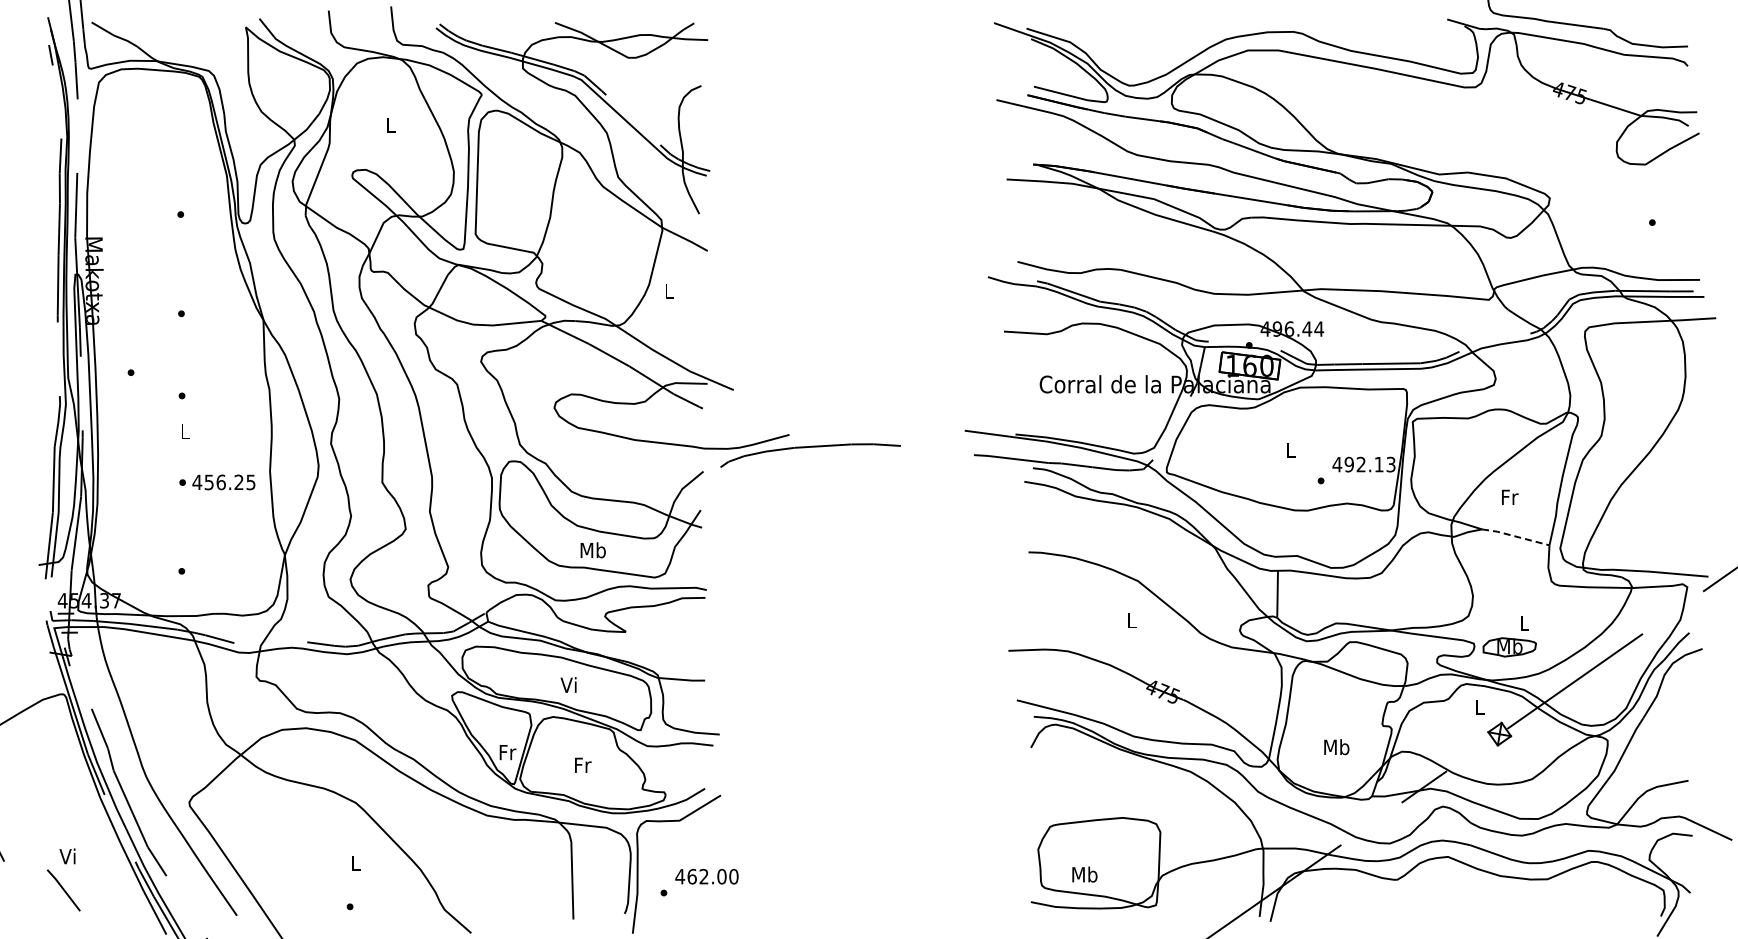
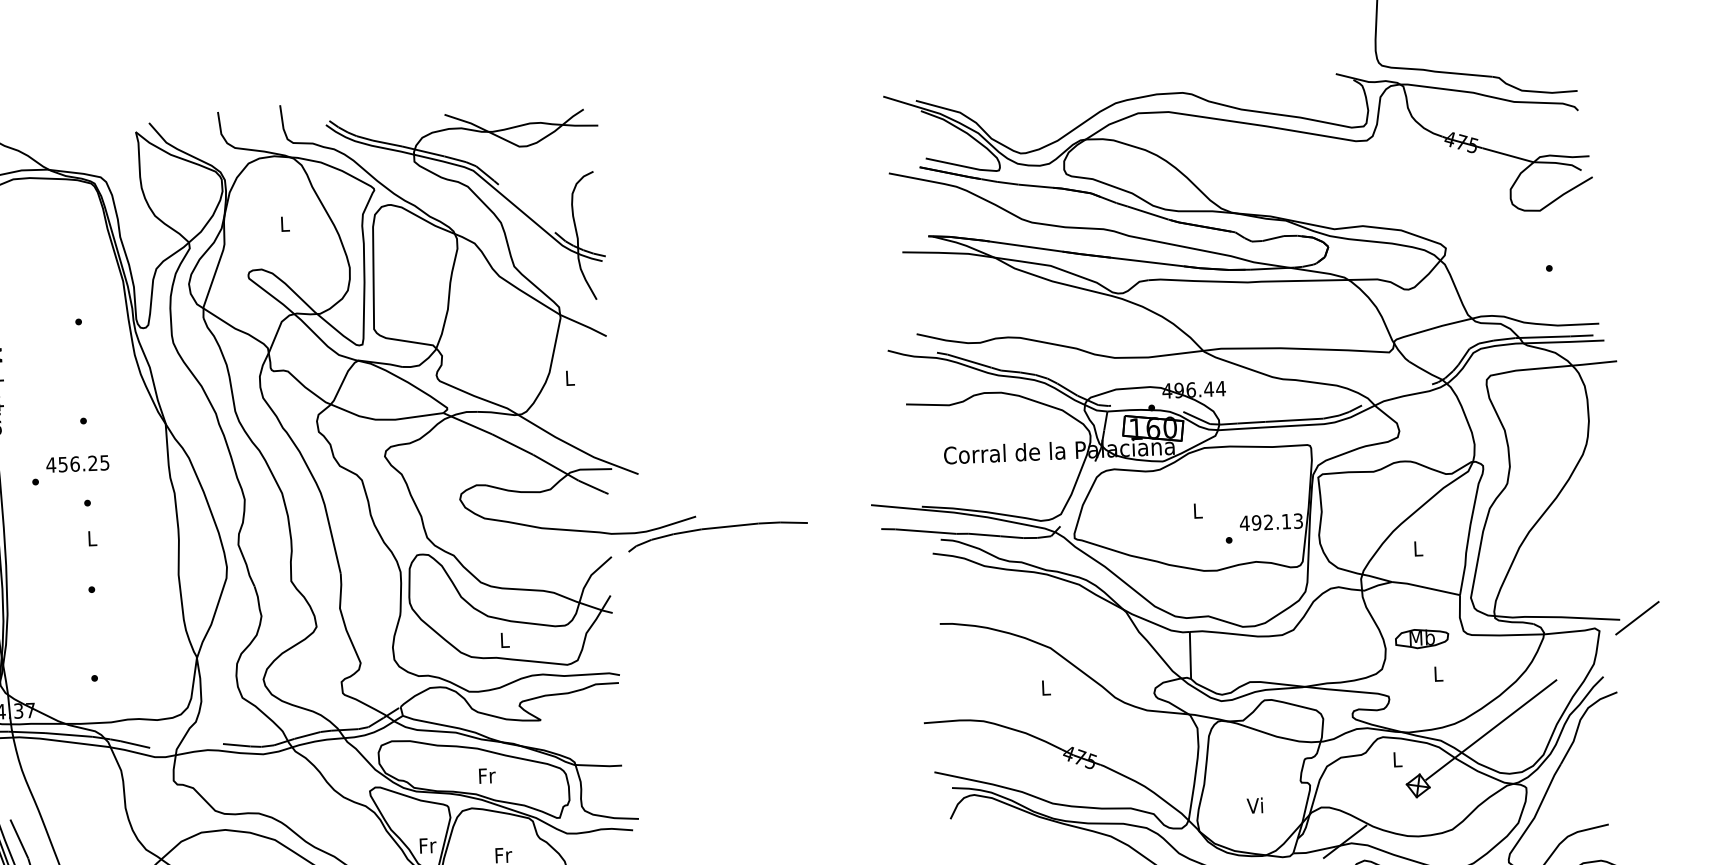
text: (223, 482) -> (77, 464), moved
text: (1510, 496) -> (1419, 547), Fr -> L
line: (1515, 536) -> (1425, 587), dashed -> solid
text: (592, 550) -> (504, 640), Mb -> L
part: (1509, 647) -> (1421, 638), moved
text: (569, 684) -> (486, 775), Vi -> Fr
text: (1336, 747) -> (1255, 806), Mb -> Vi

